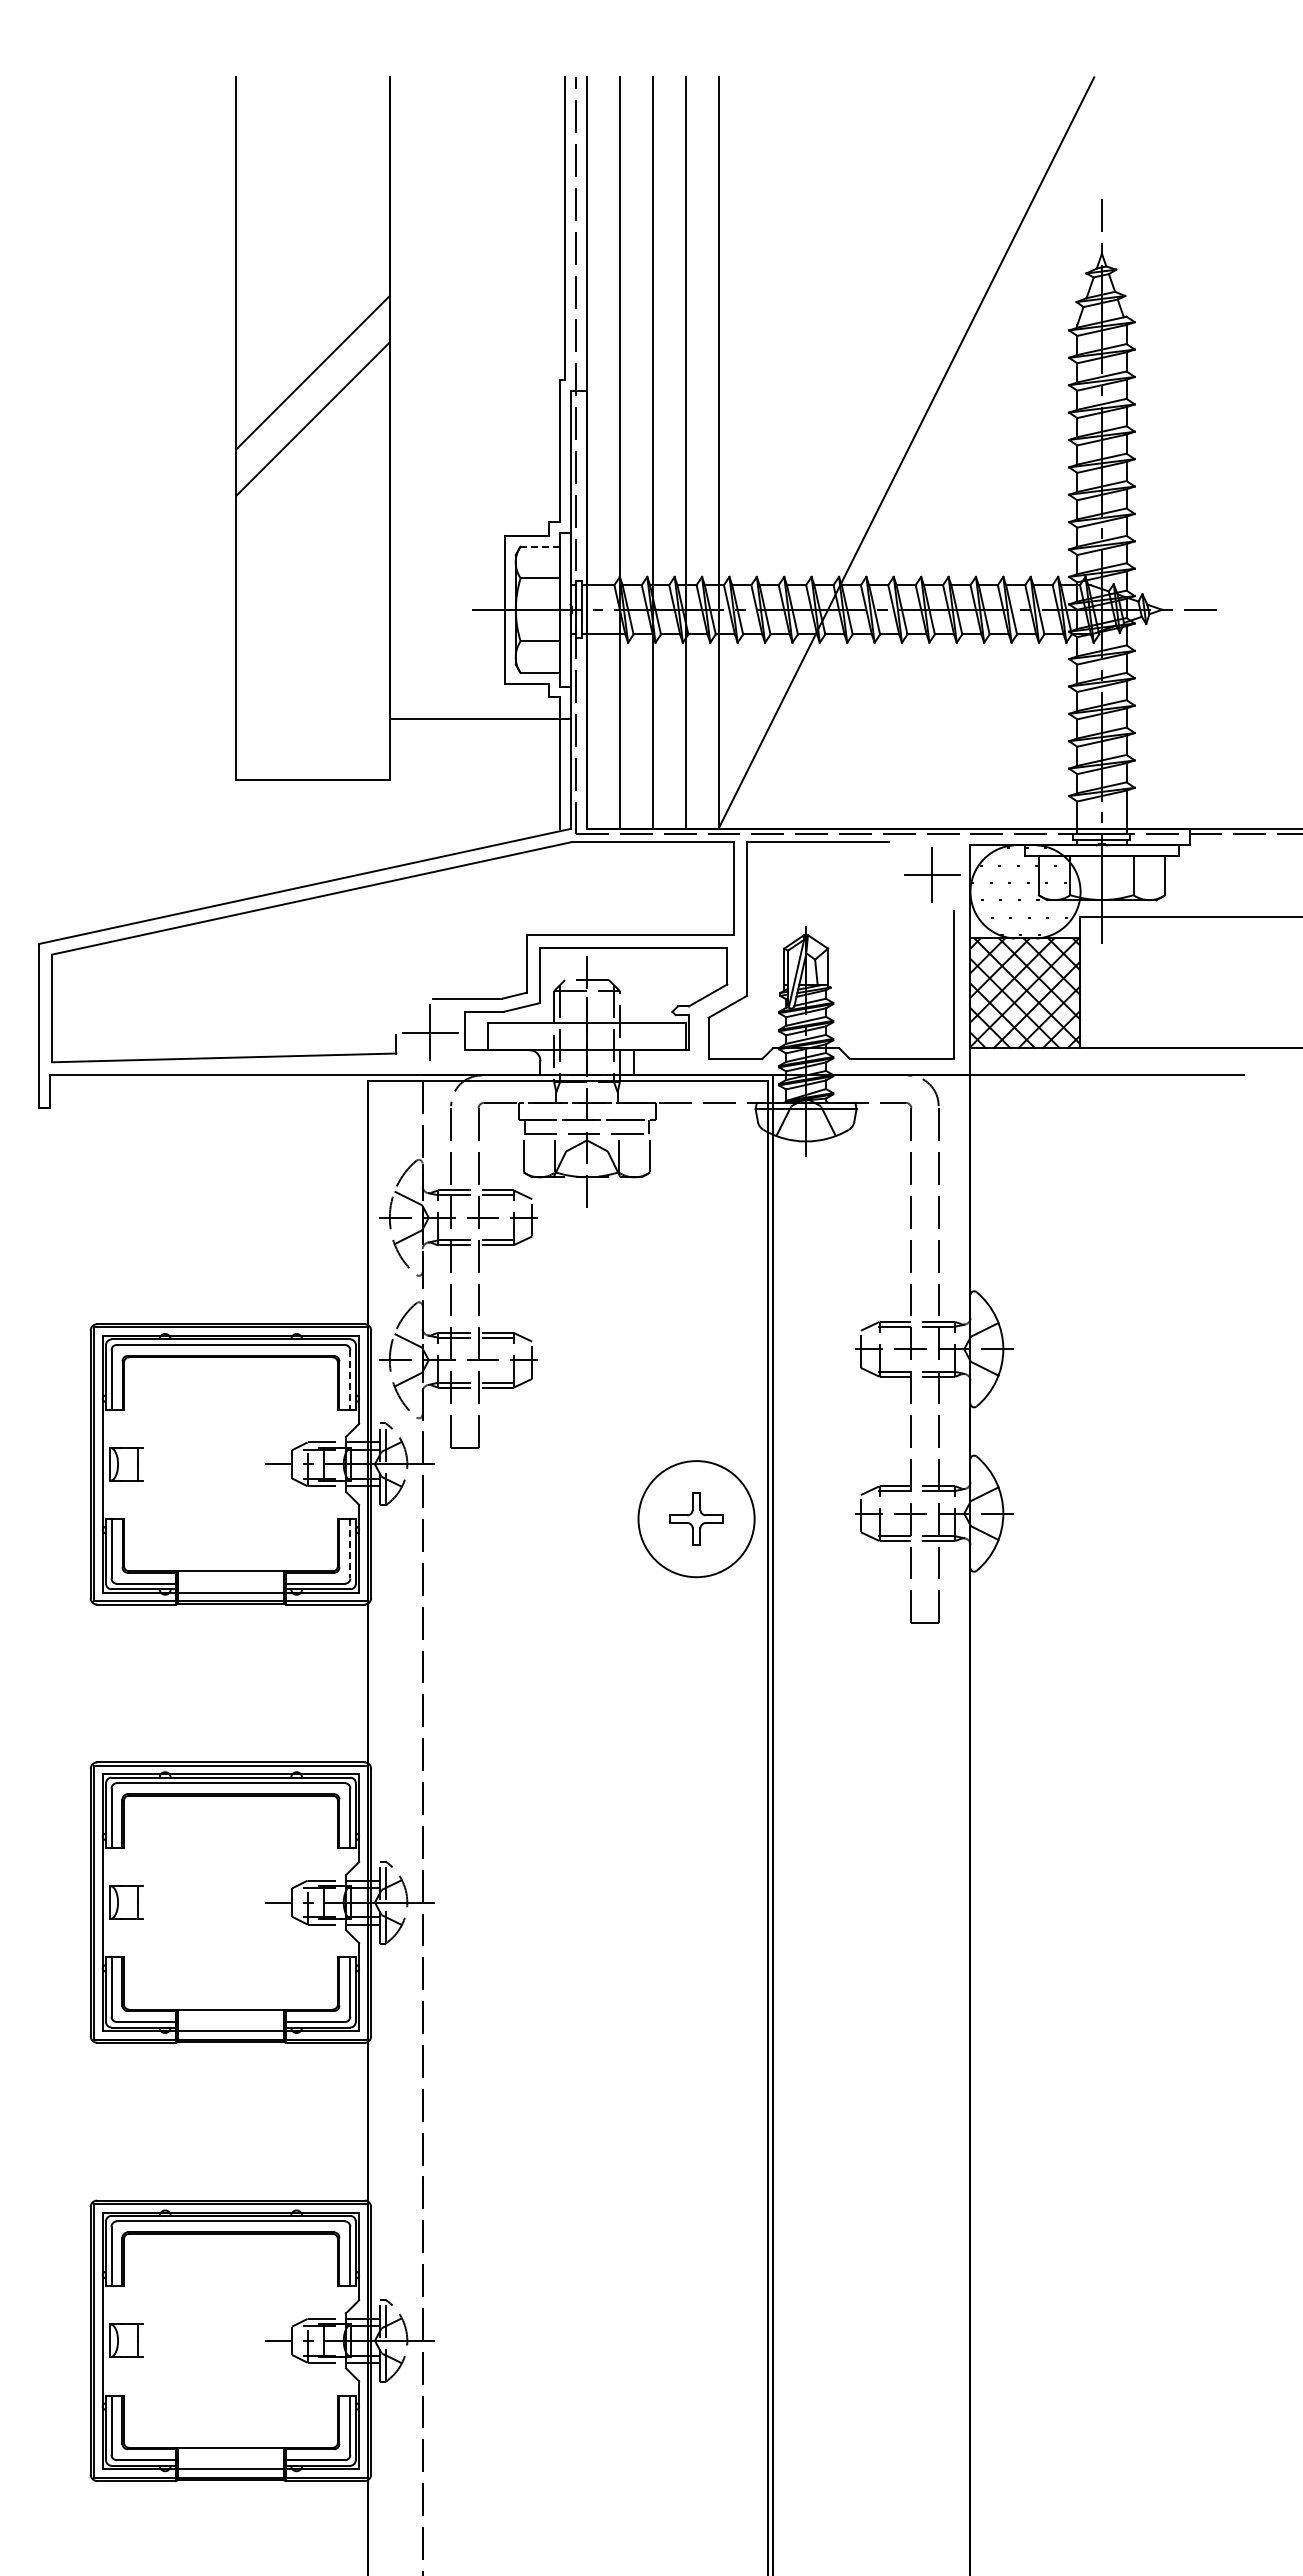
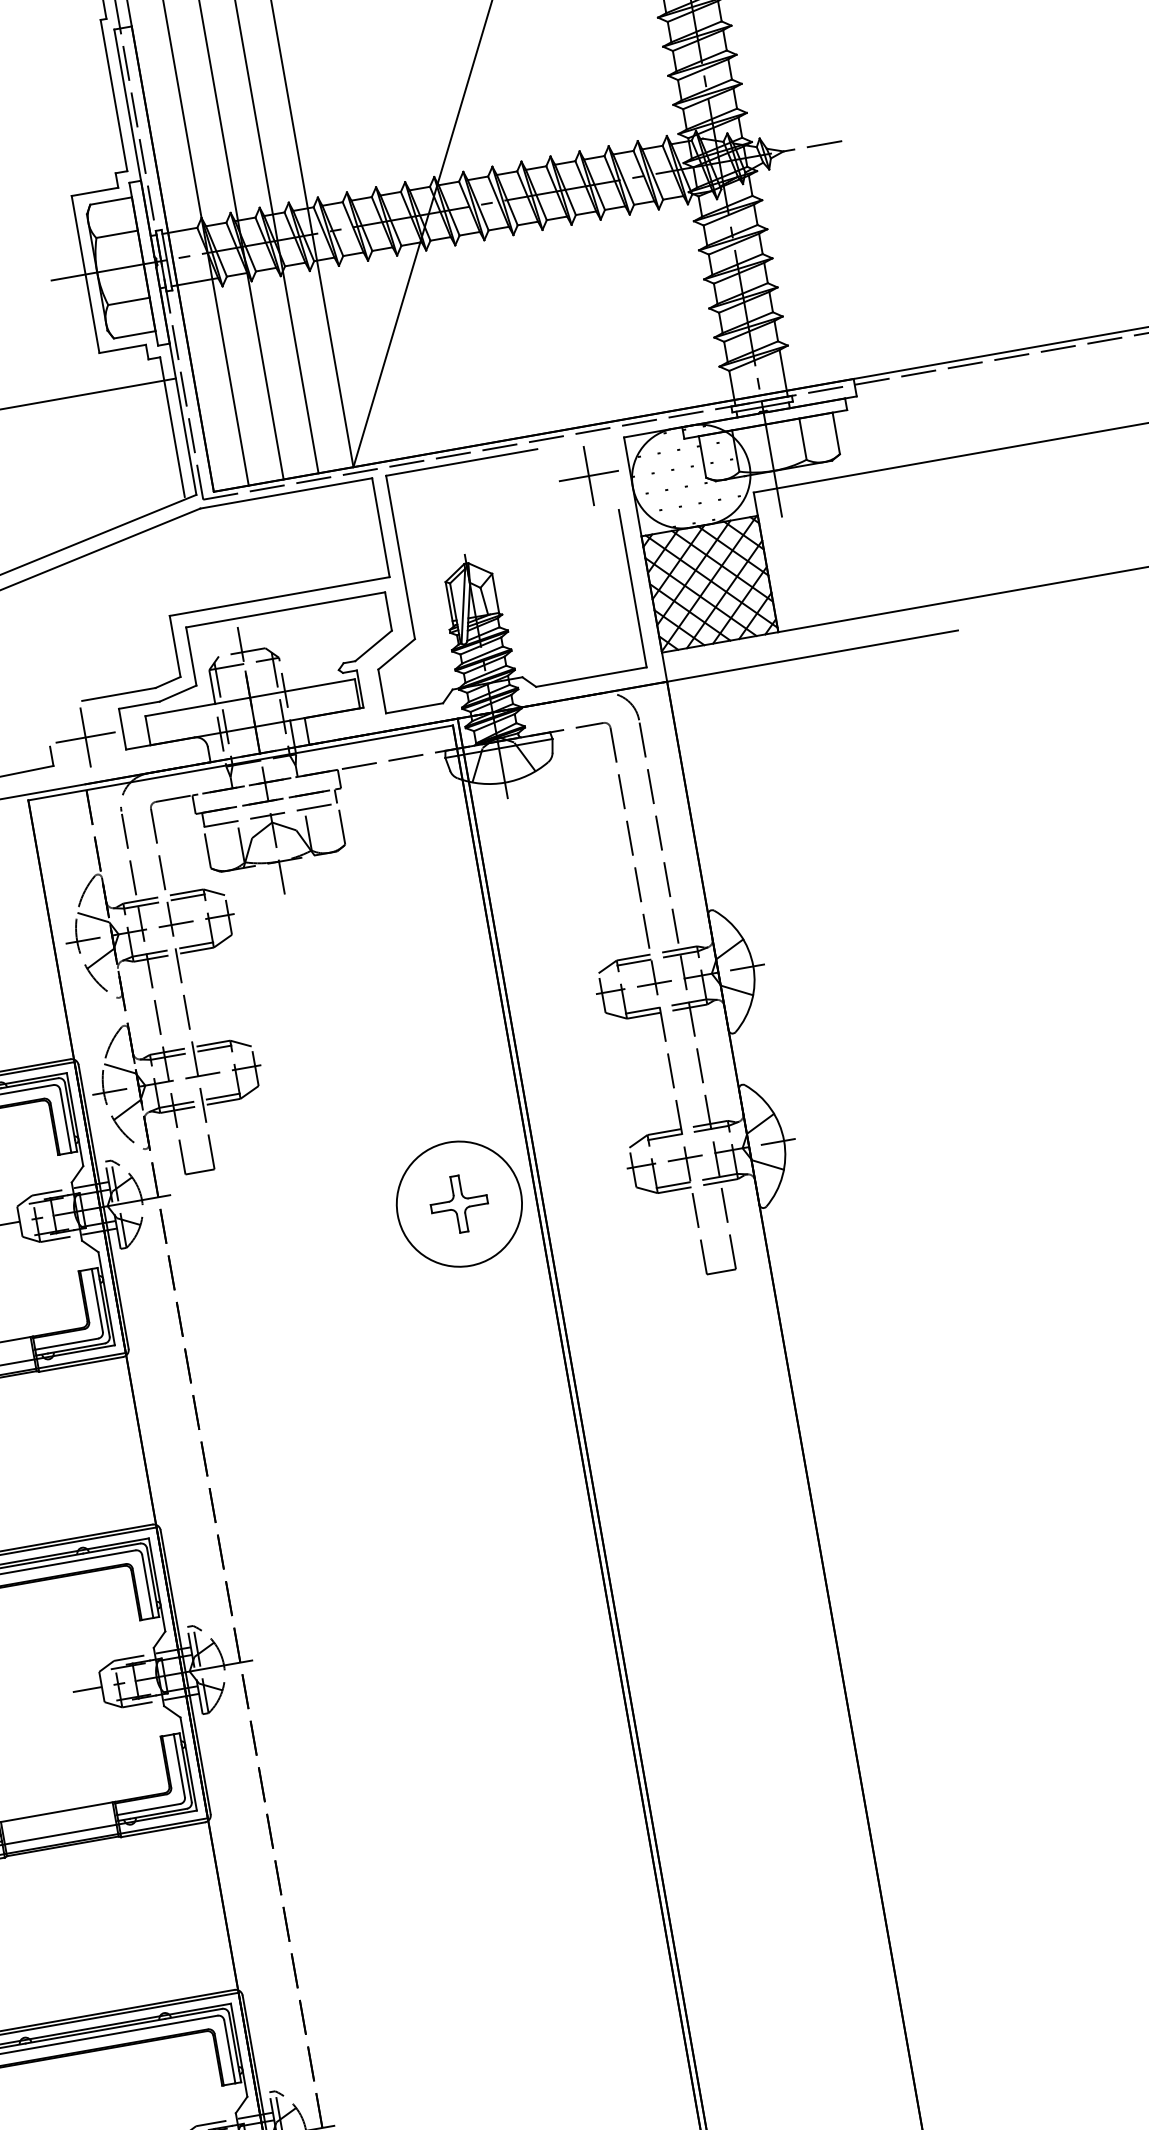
line: (540, 546) -> (111, 200), dashed -> solid
line: (350, 1379) -> (65, 1120), dashed -> solid
line: (350, 1548) -> (97, 1300), dashed -> solid

